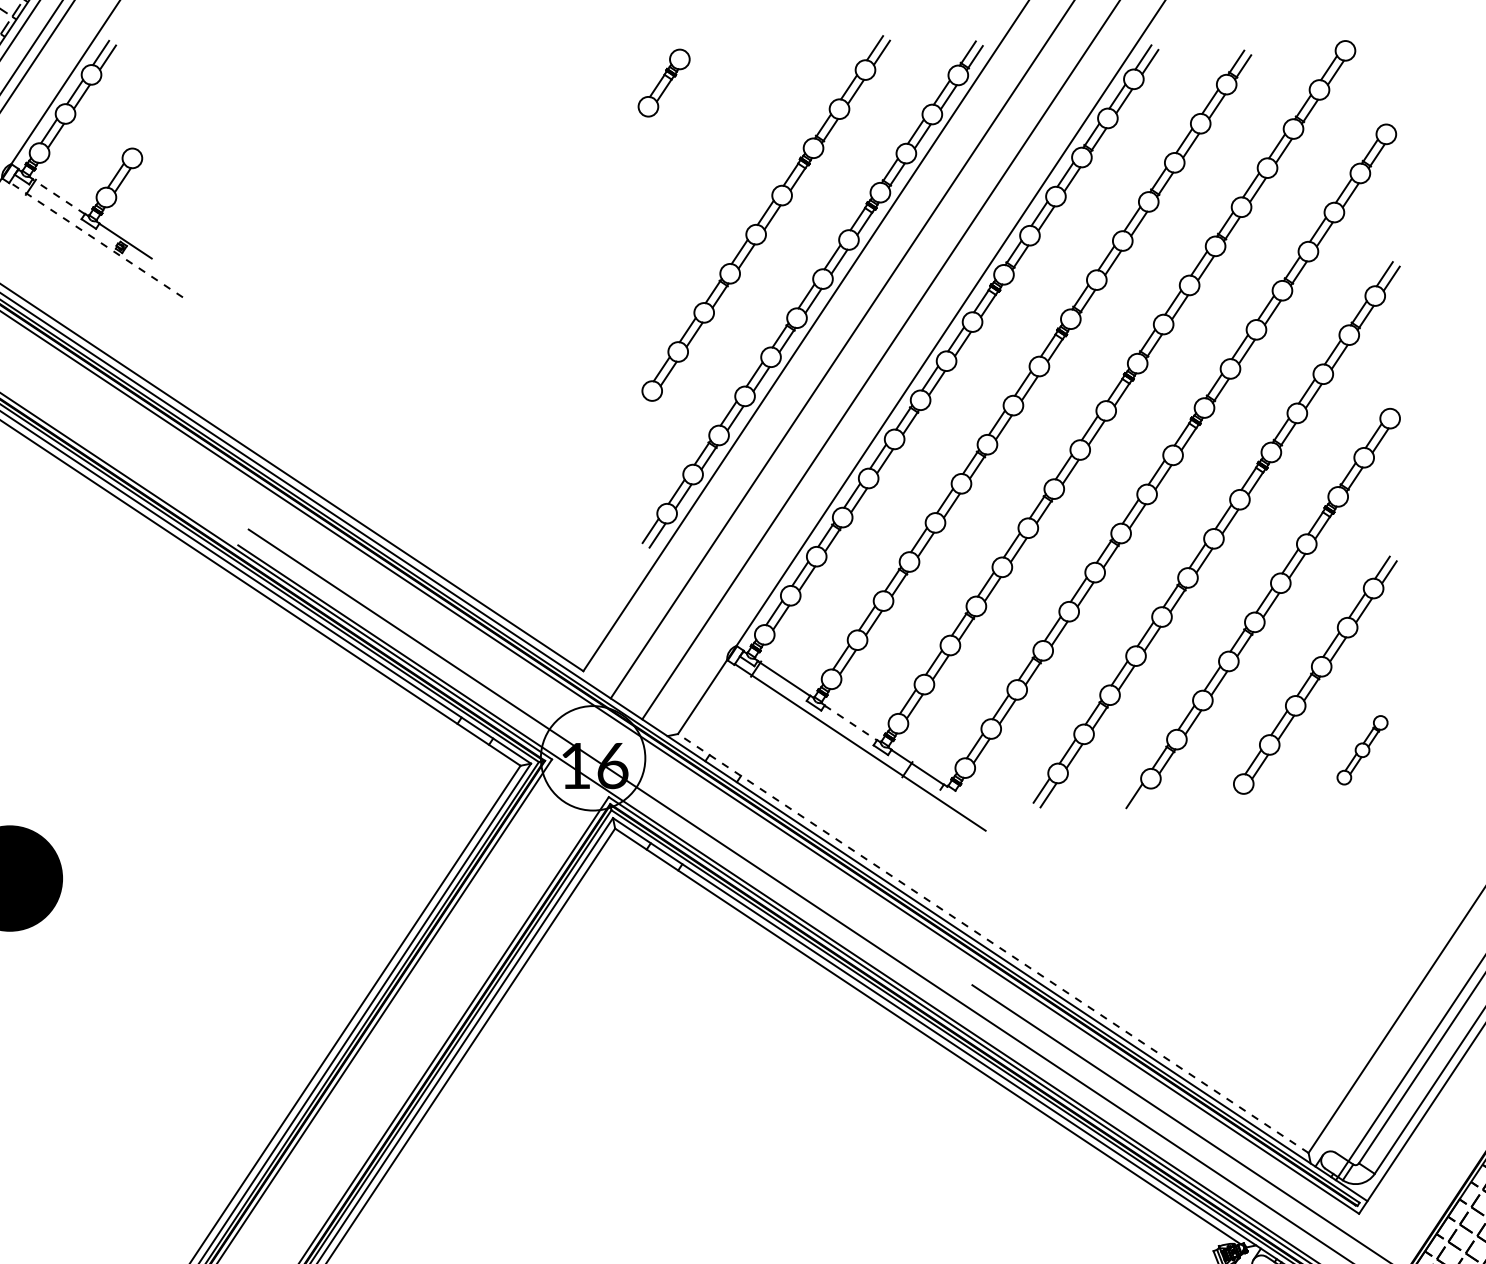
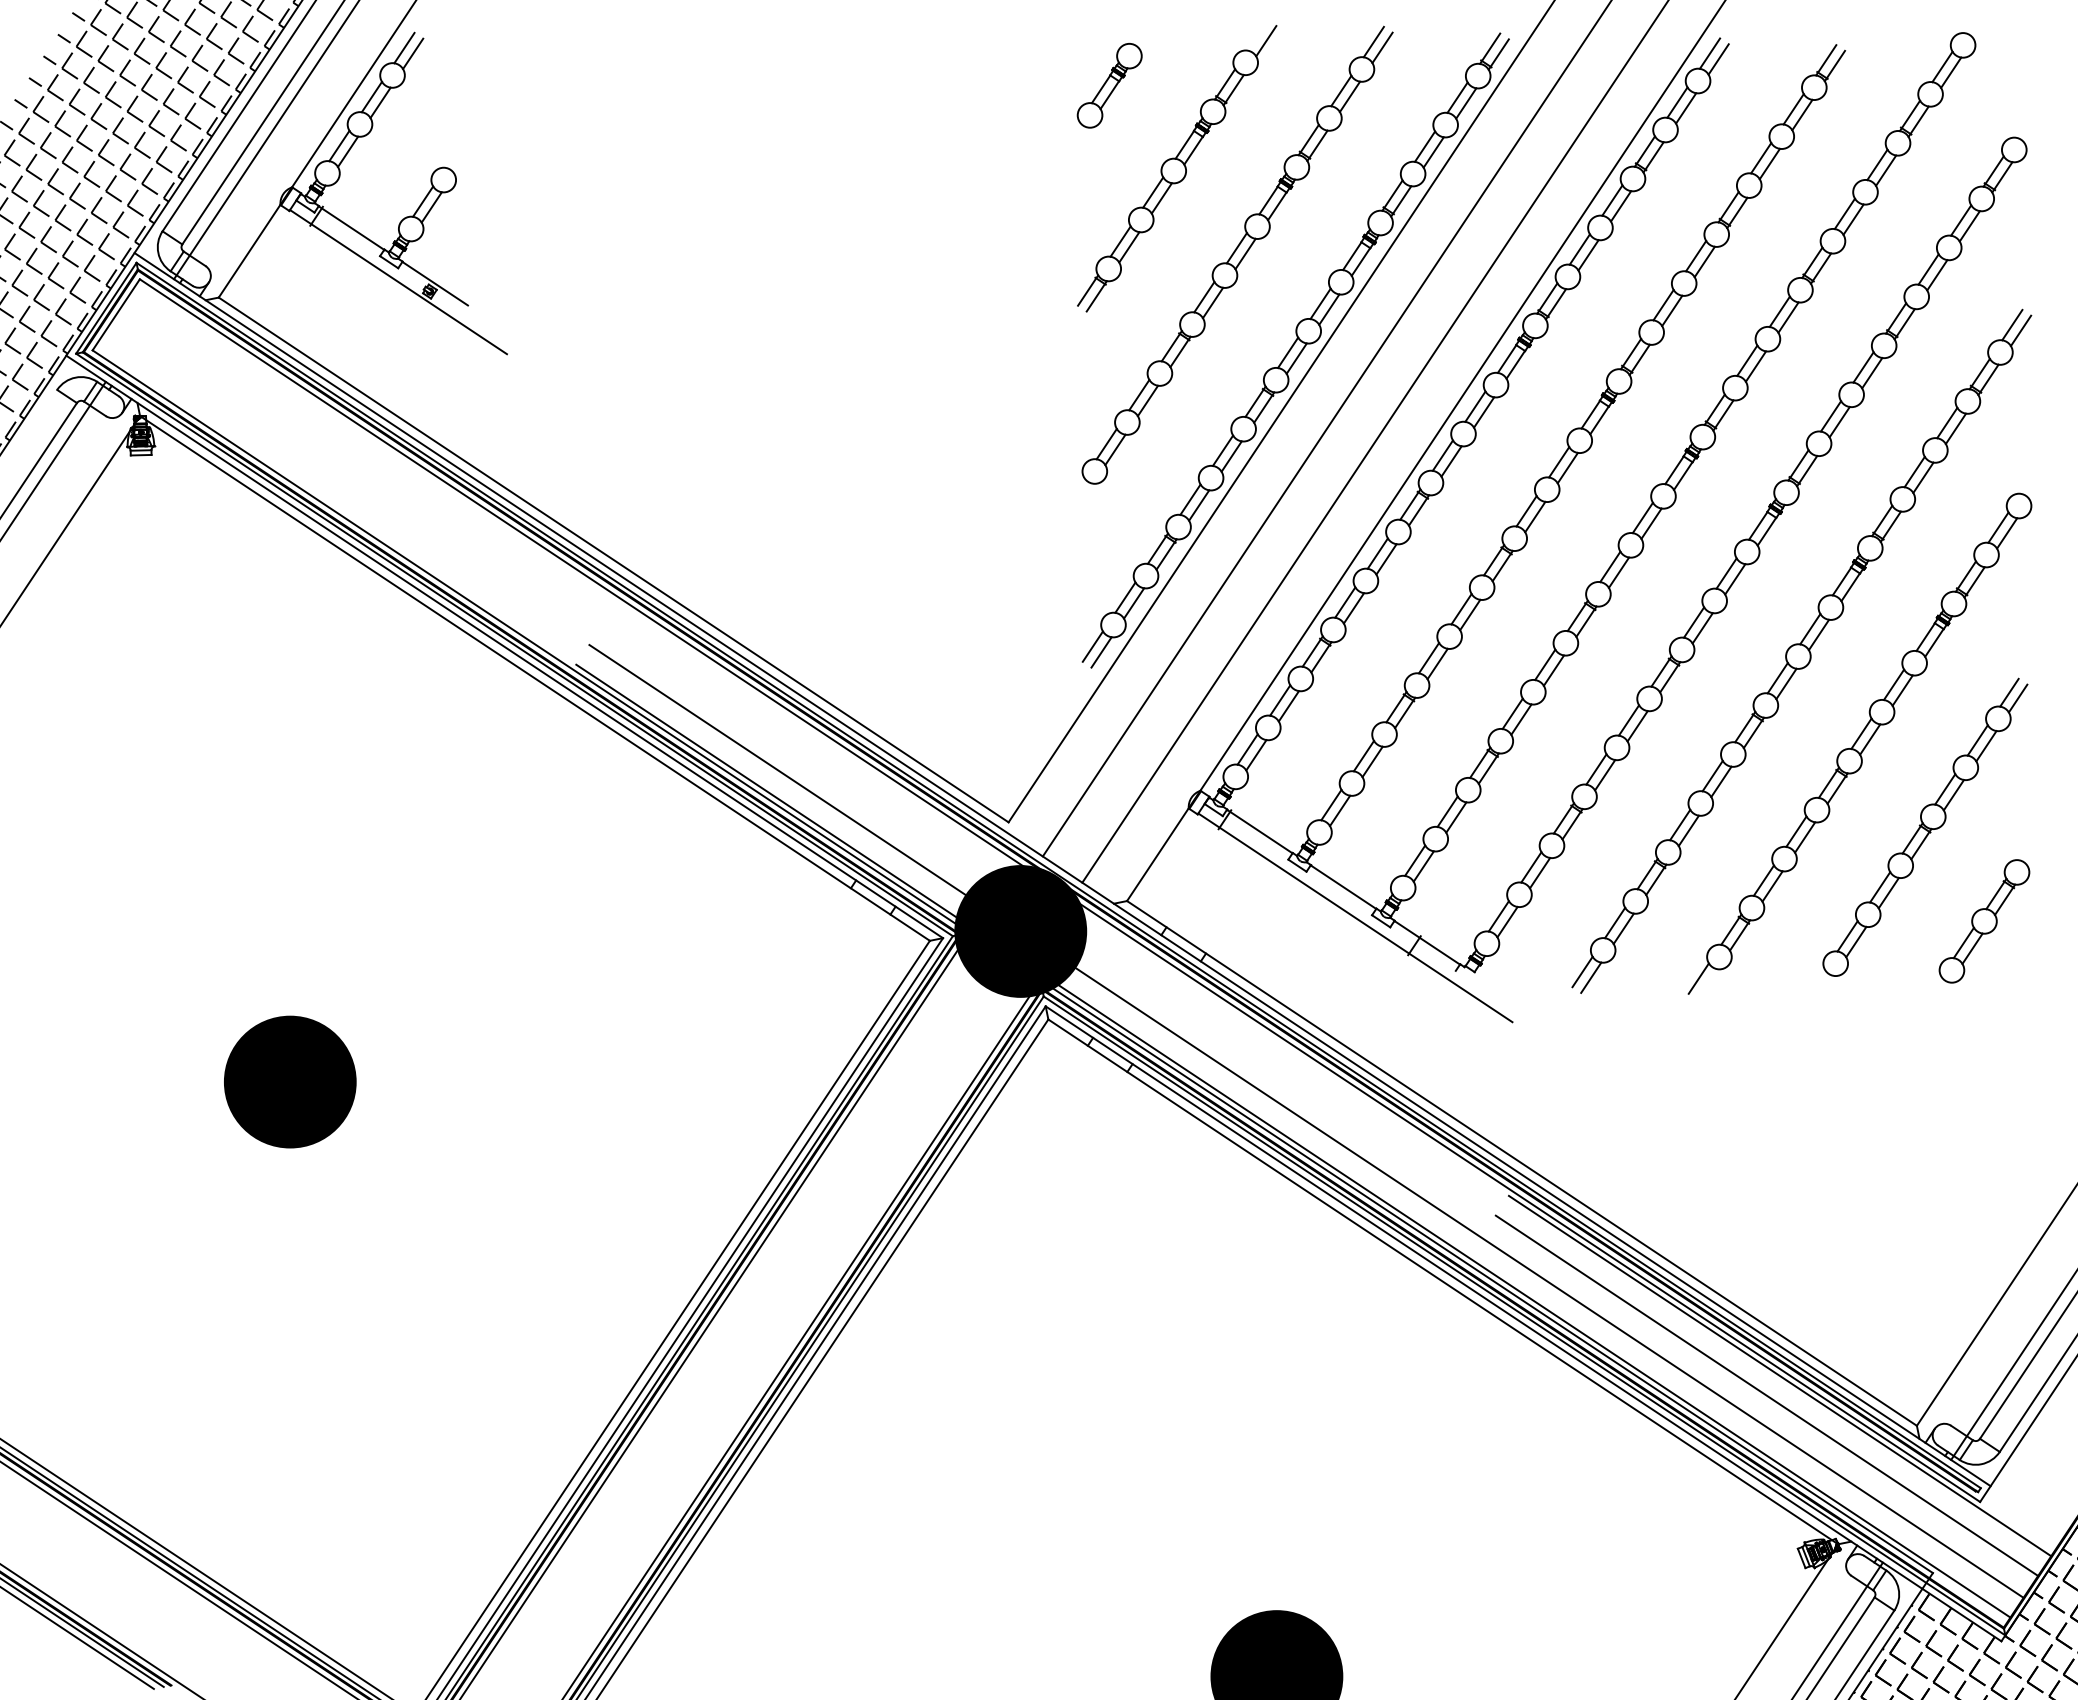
part: (718, 149) -> (1177, 168), added
line: (58, 196) -> (351, 227), dashed -> solid
line: (96, 239) -> (398, 281), dashed -> solid
line: (850, 723) -> (1343, 887), dashed -> solid
part: (1362, 750) -> (1984, 921), size x1.43
fill: (592, 758) -> (1020, 931), added
line: (992, 943) -> (1521, 1163), dashed -> solid
line: (1198, 1112) -> (1779, 1375), added

